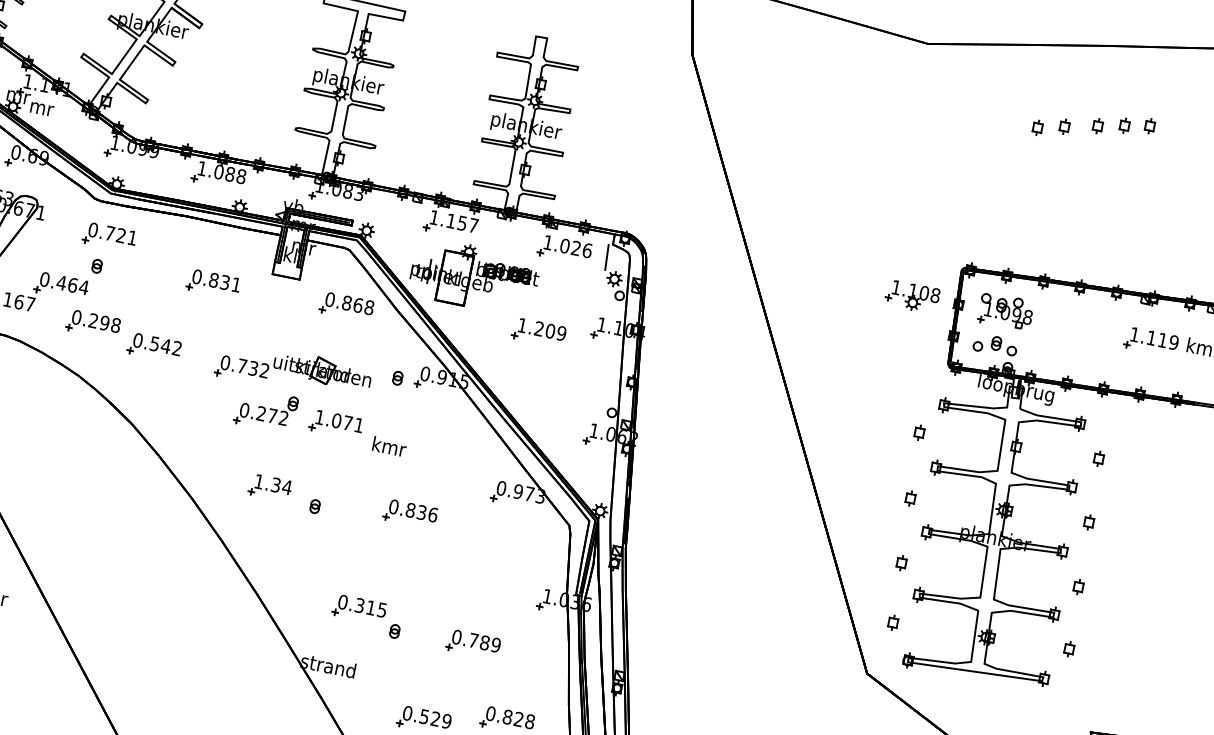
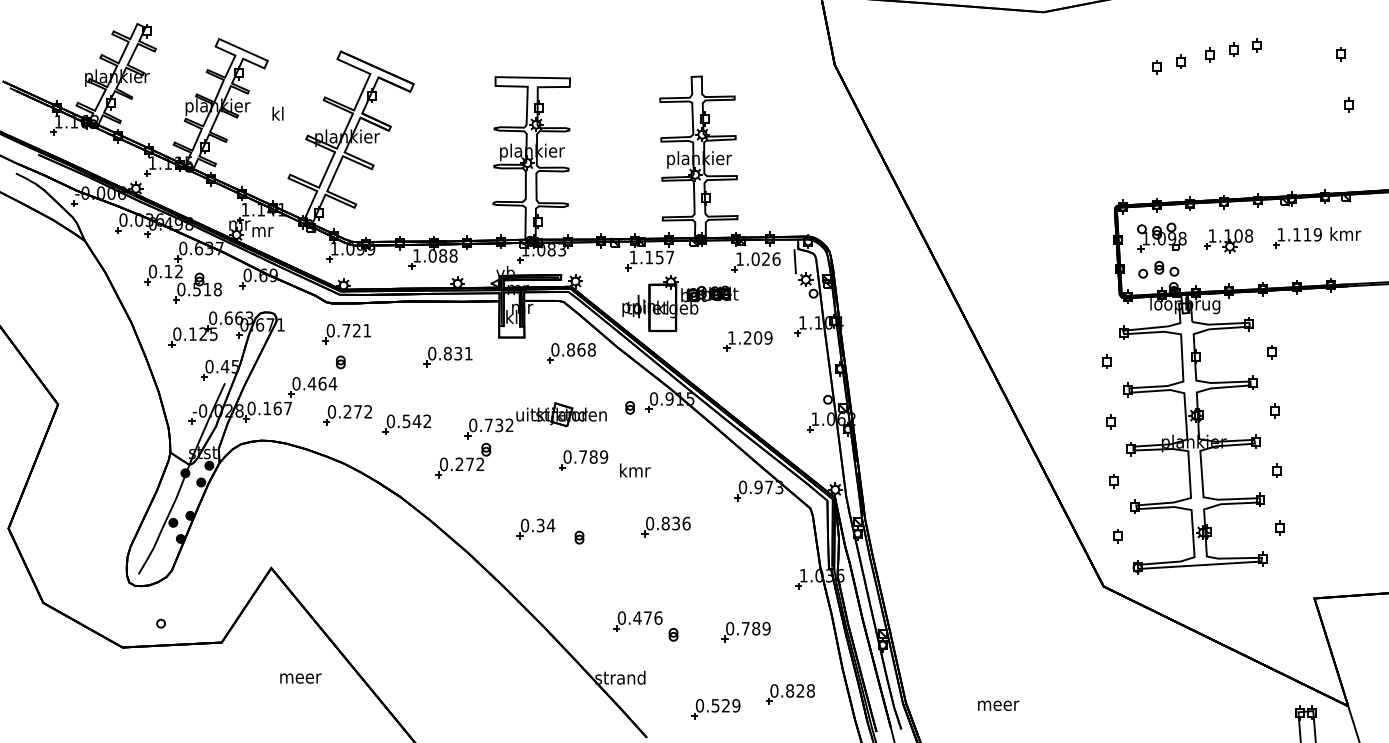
part: (912, 296) -> (1228, 241), moved
text: (110, 323) -> (363, 411), 0.298 -> 0.272
part: (266, 410) -> (463, 460), moved
text: (339, 420) -> (585, 456), 1.071 -> 0.789
text: (259, 481) -> (525, 525), 1.34 -> 0.34
text: (370, 607) -> (647, 617), 0.315 -> 0.476

